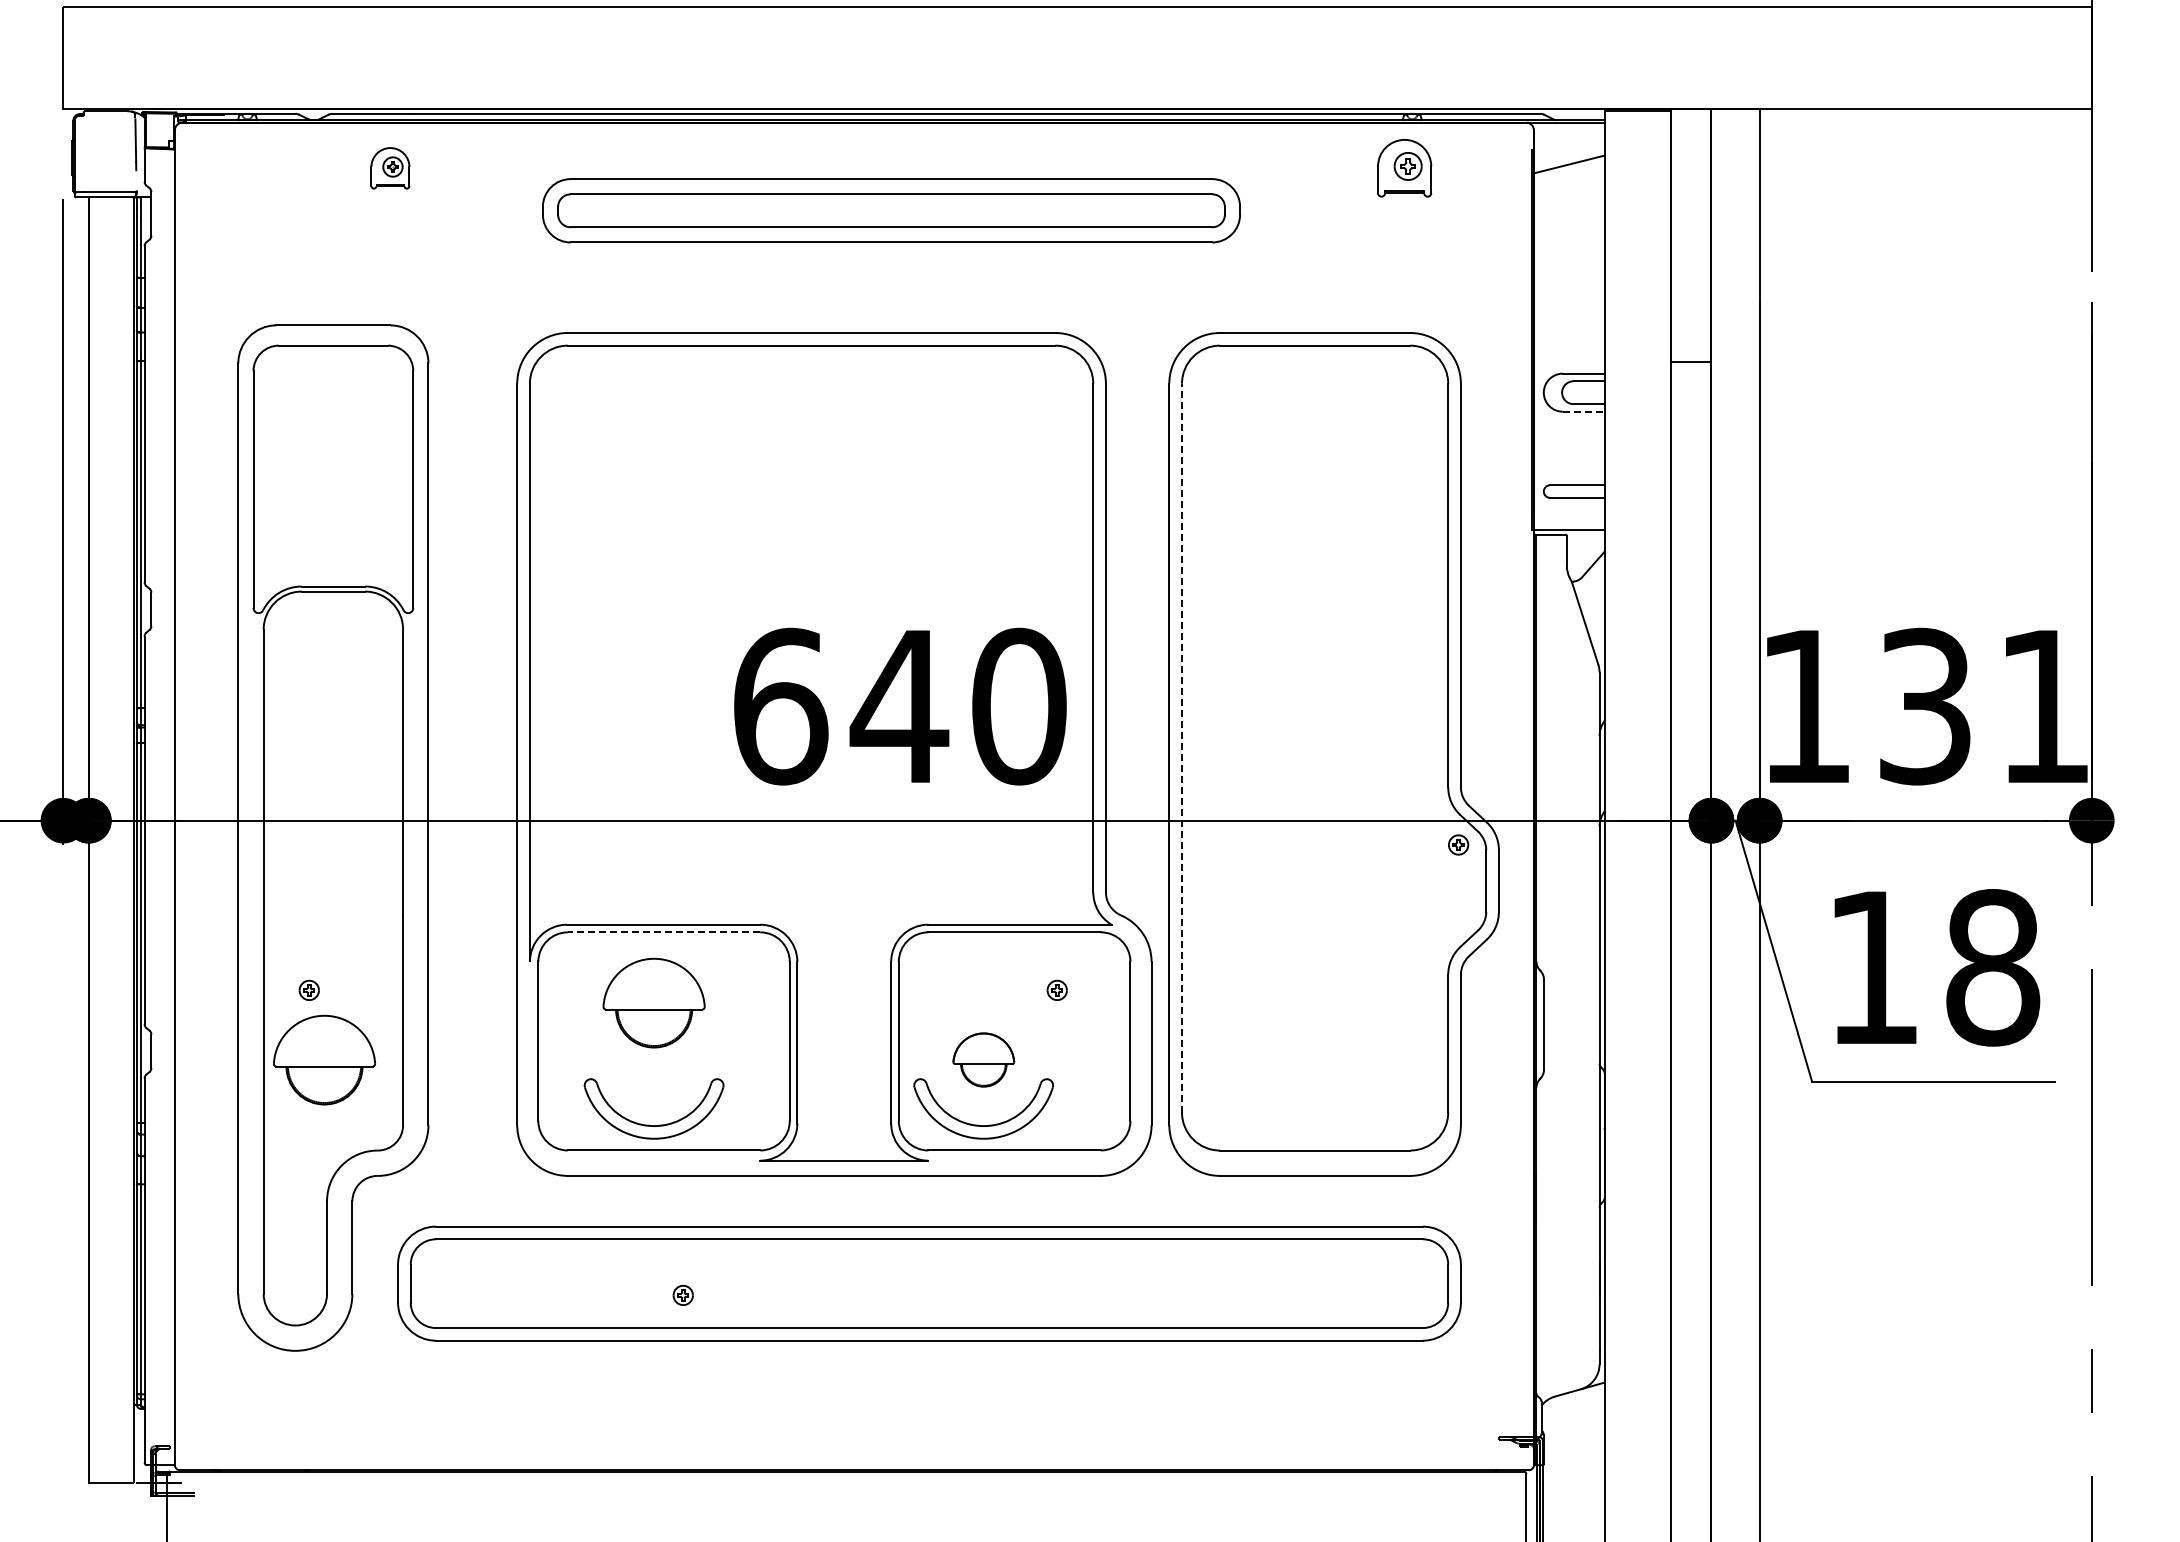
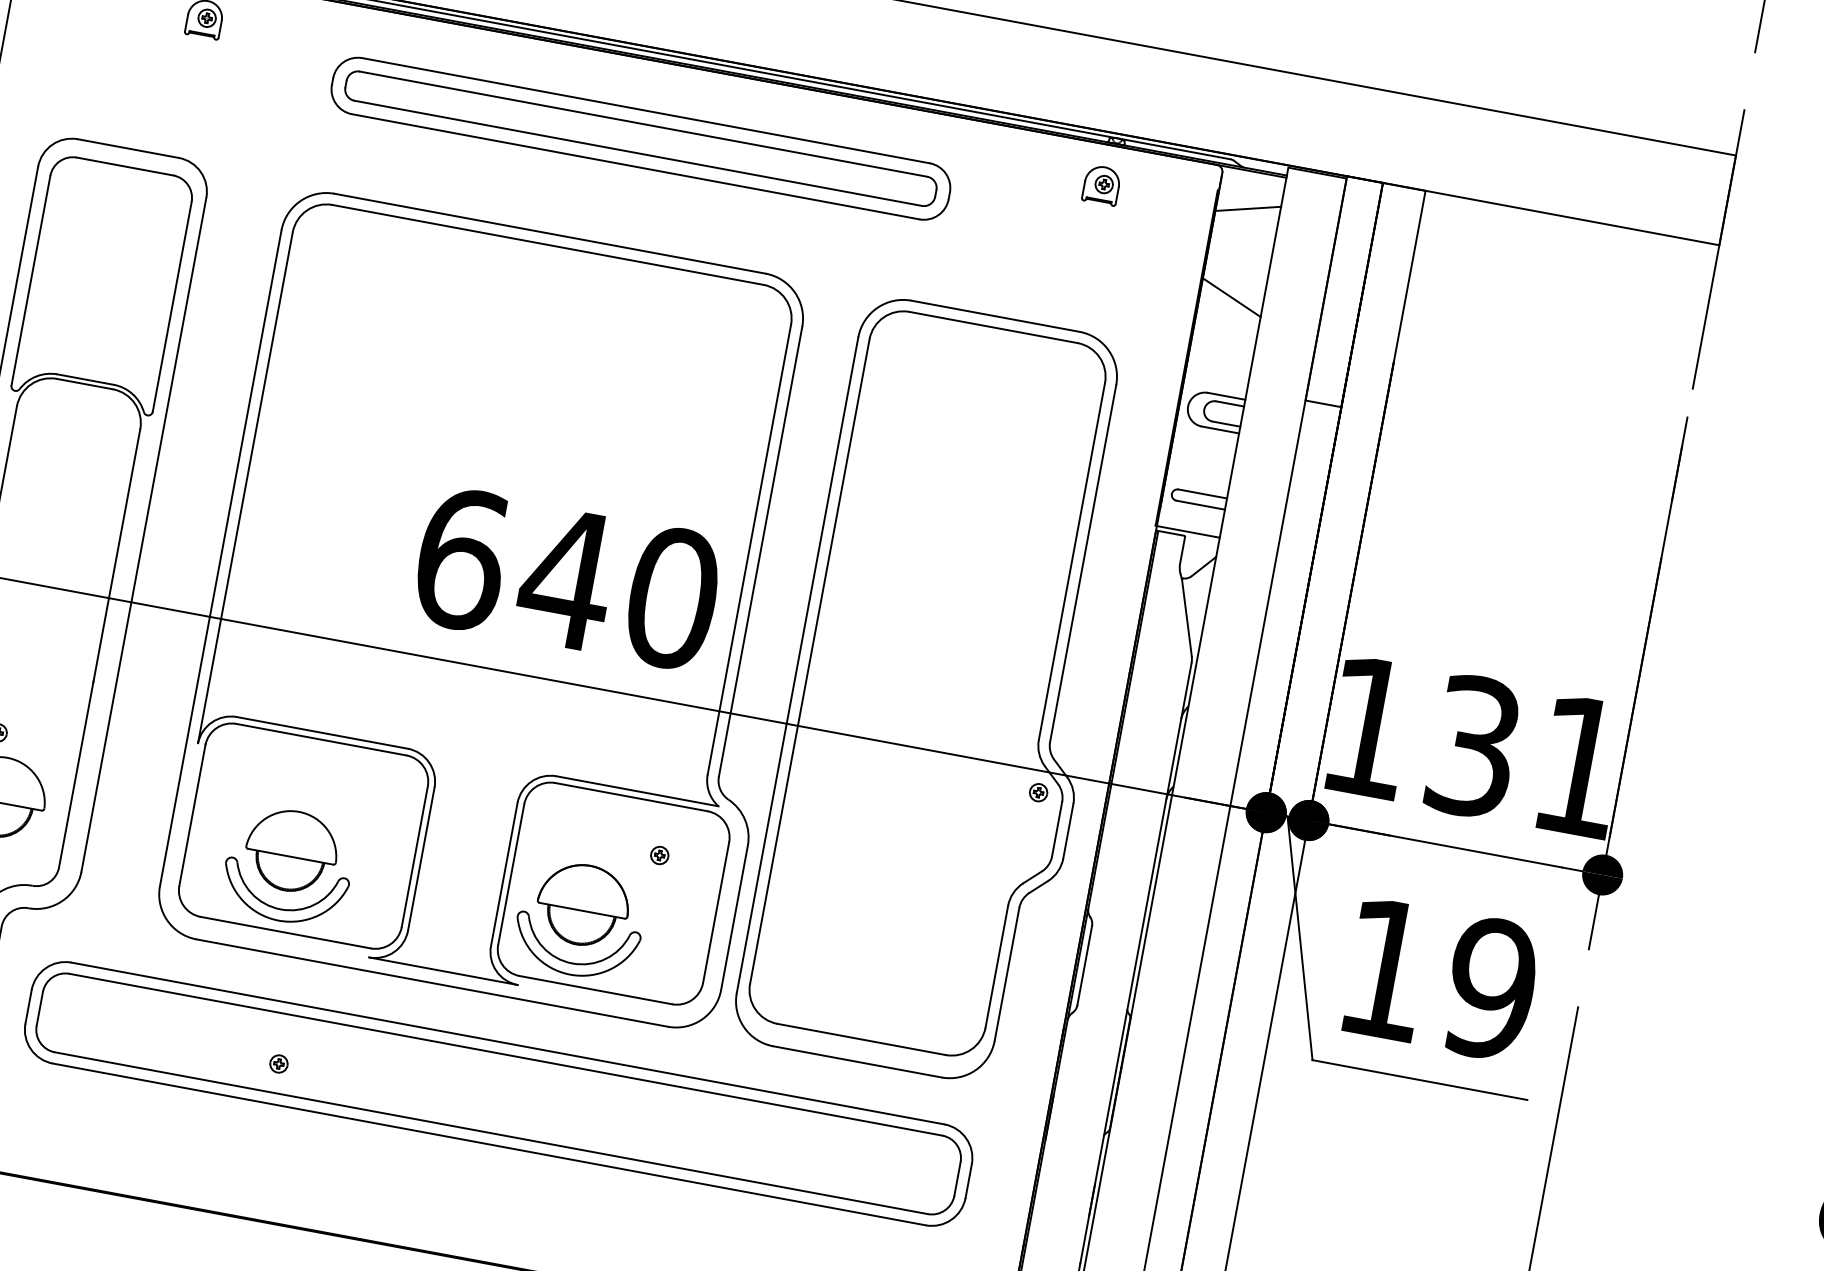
part: (1404, 168) -> (1101, 185), size x0.71
line: (1568, 264) -> (1230, 297), added
line: (1584, 411) -> (1221, 429), dashed -> solid
line: (1182, 747) -> (810, 661), dashed -> solid
line: (663, 932) -> (320, 739), dashed -> solid
text: (1992, 967) -> (1490, 988), 18 -> 19
part: (653, 1002) -> (291, 850), moved
part: (983, 1059) -> (583, 904), size x1.67

